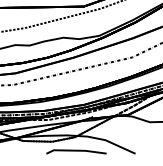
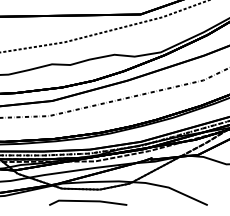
line: (76, 151) -> (88, 202), moved

